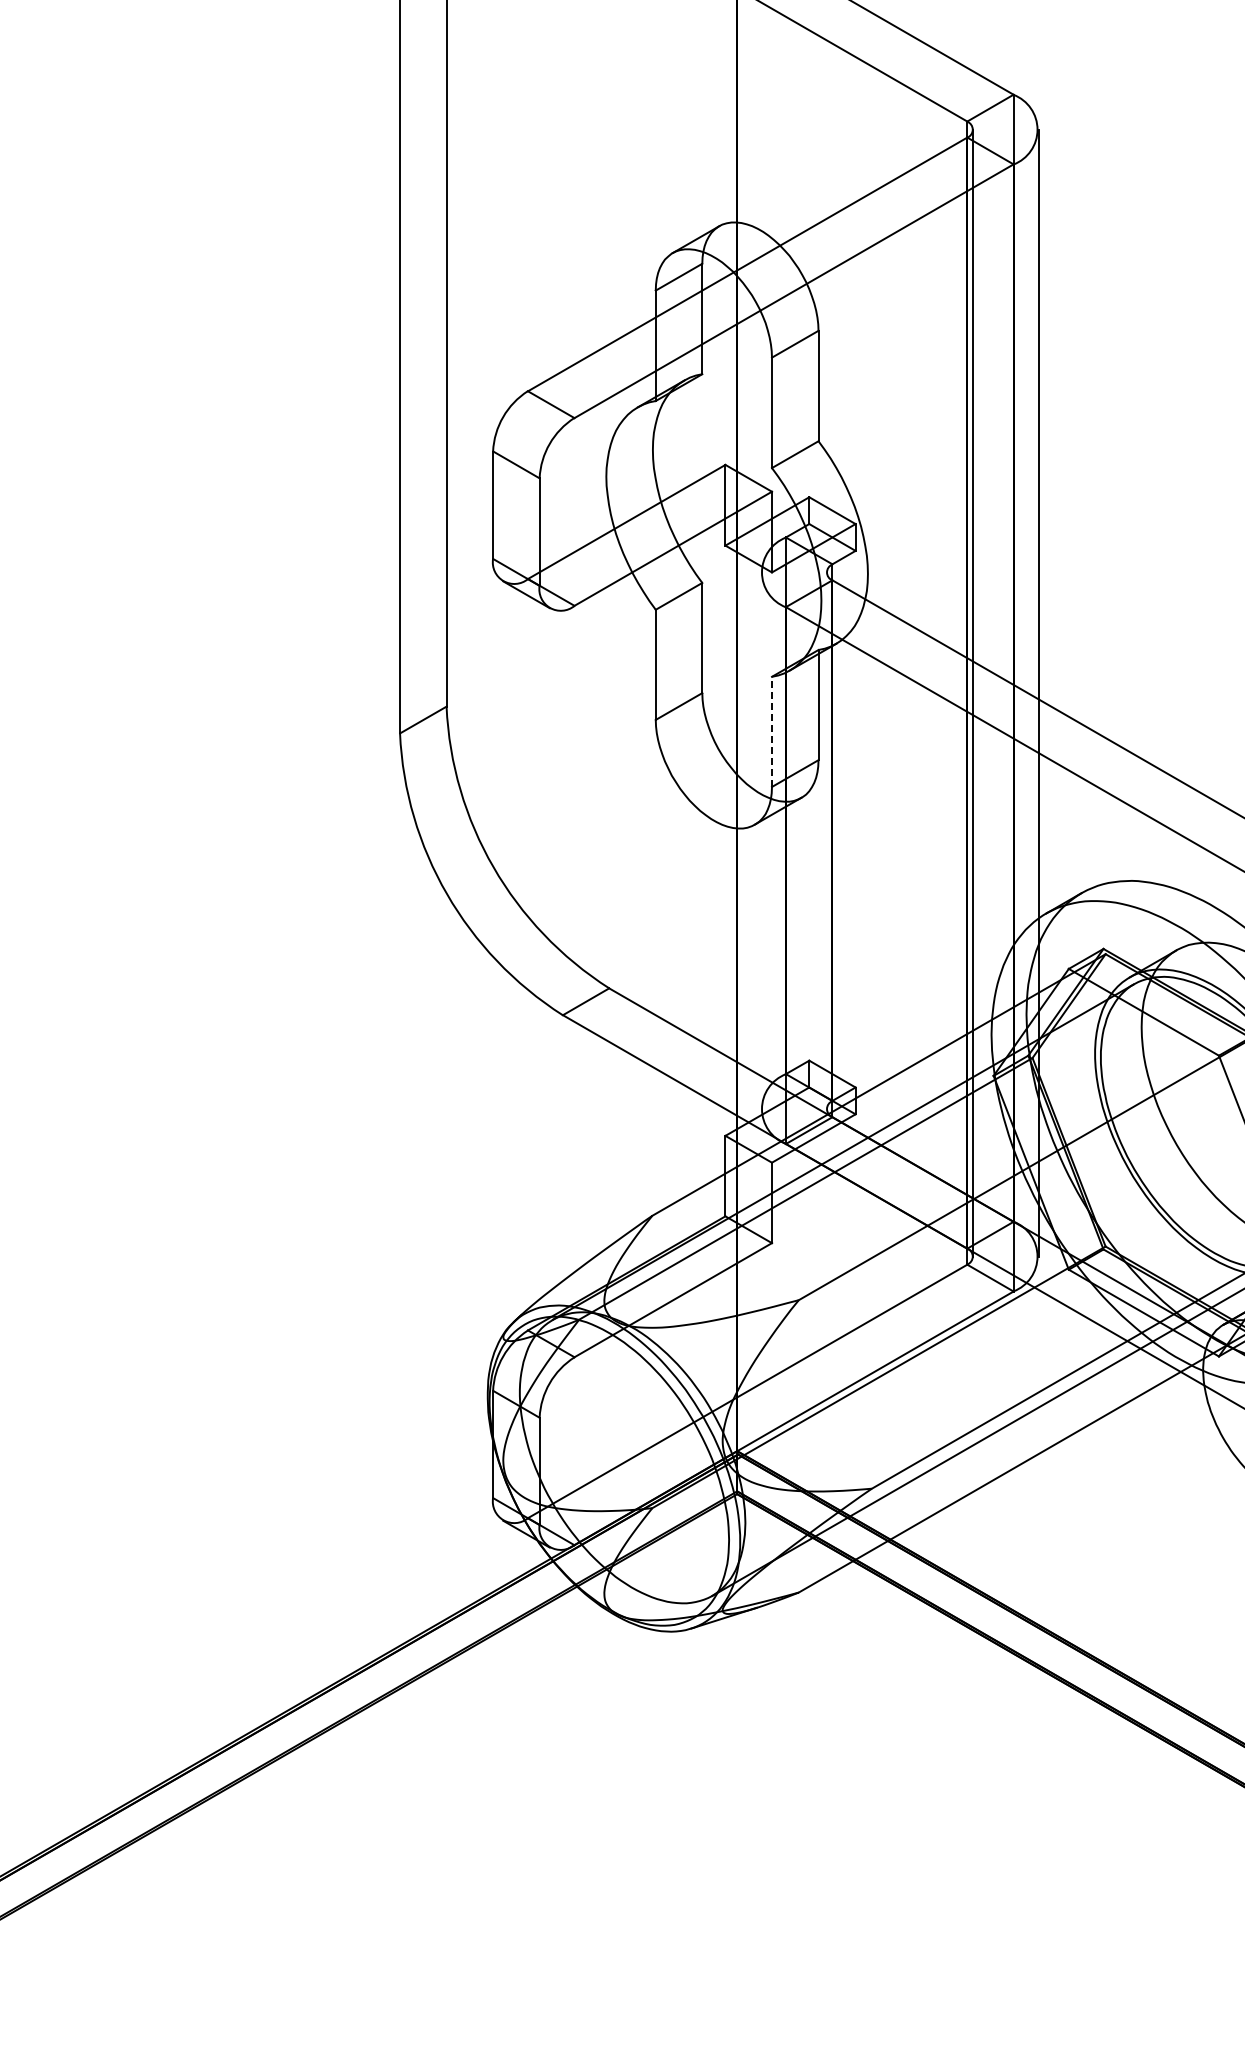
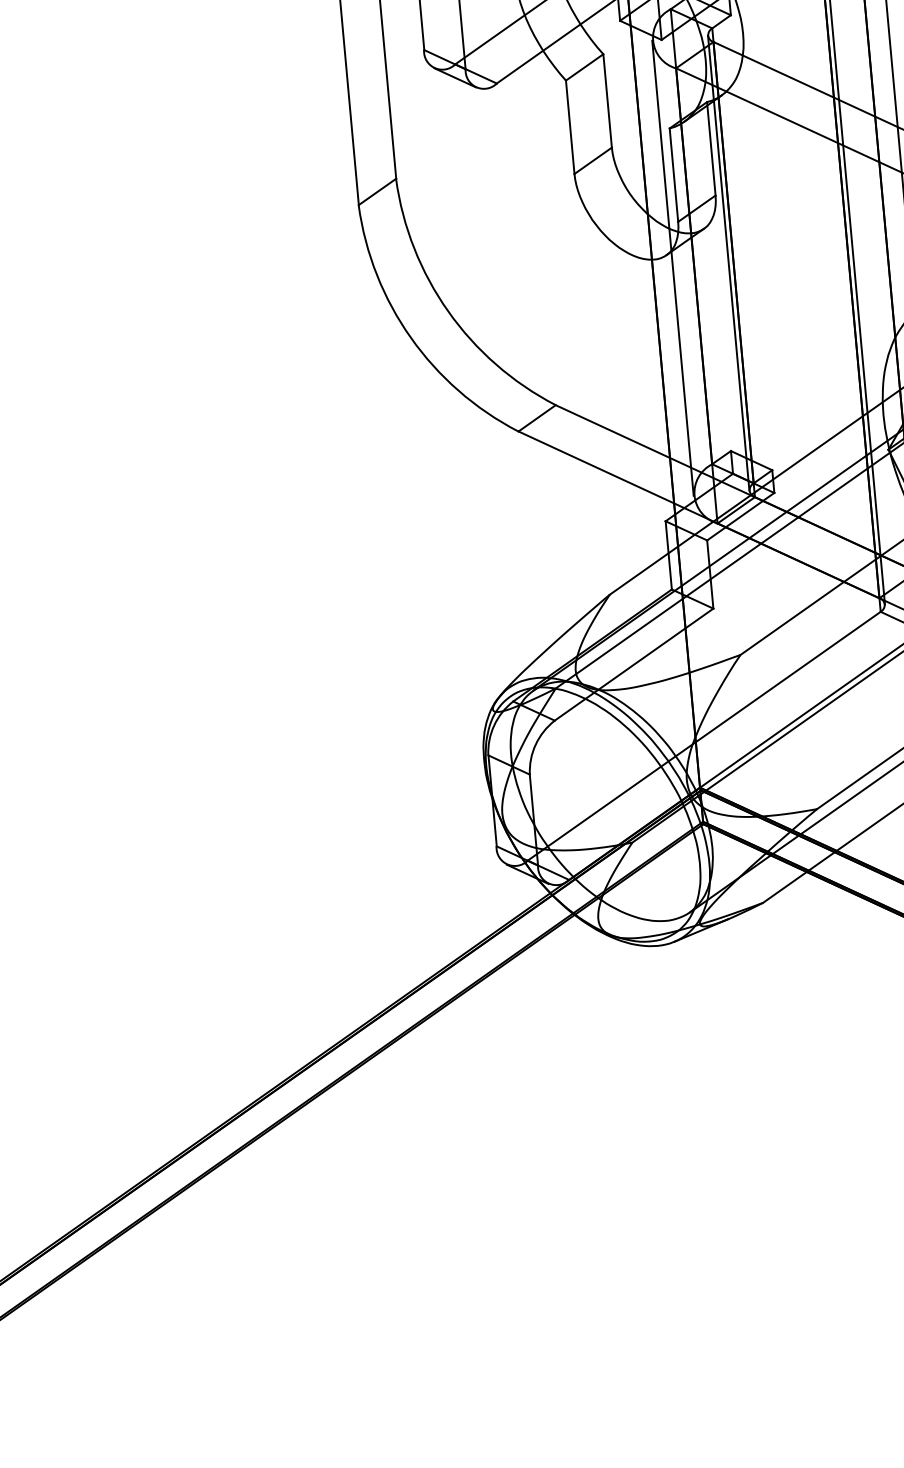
line: (771, 731) -> (673, 174), dashed -> solid
line: (760, 840) -> (672, 268), added
line: (826, 840) -> (728, 263), added

